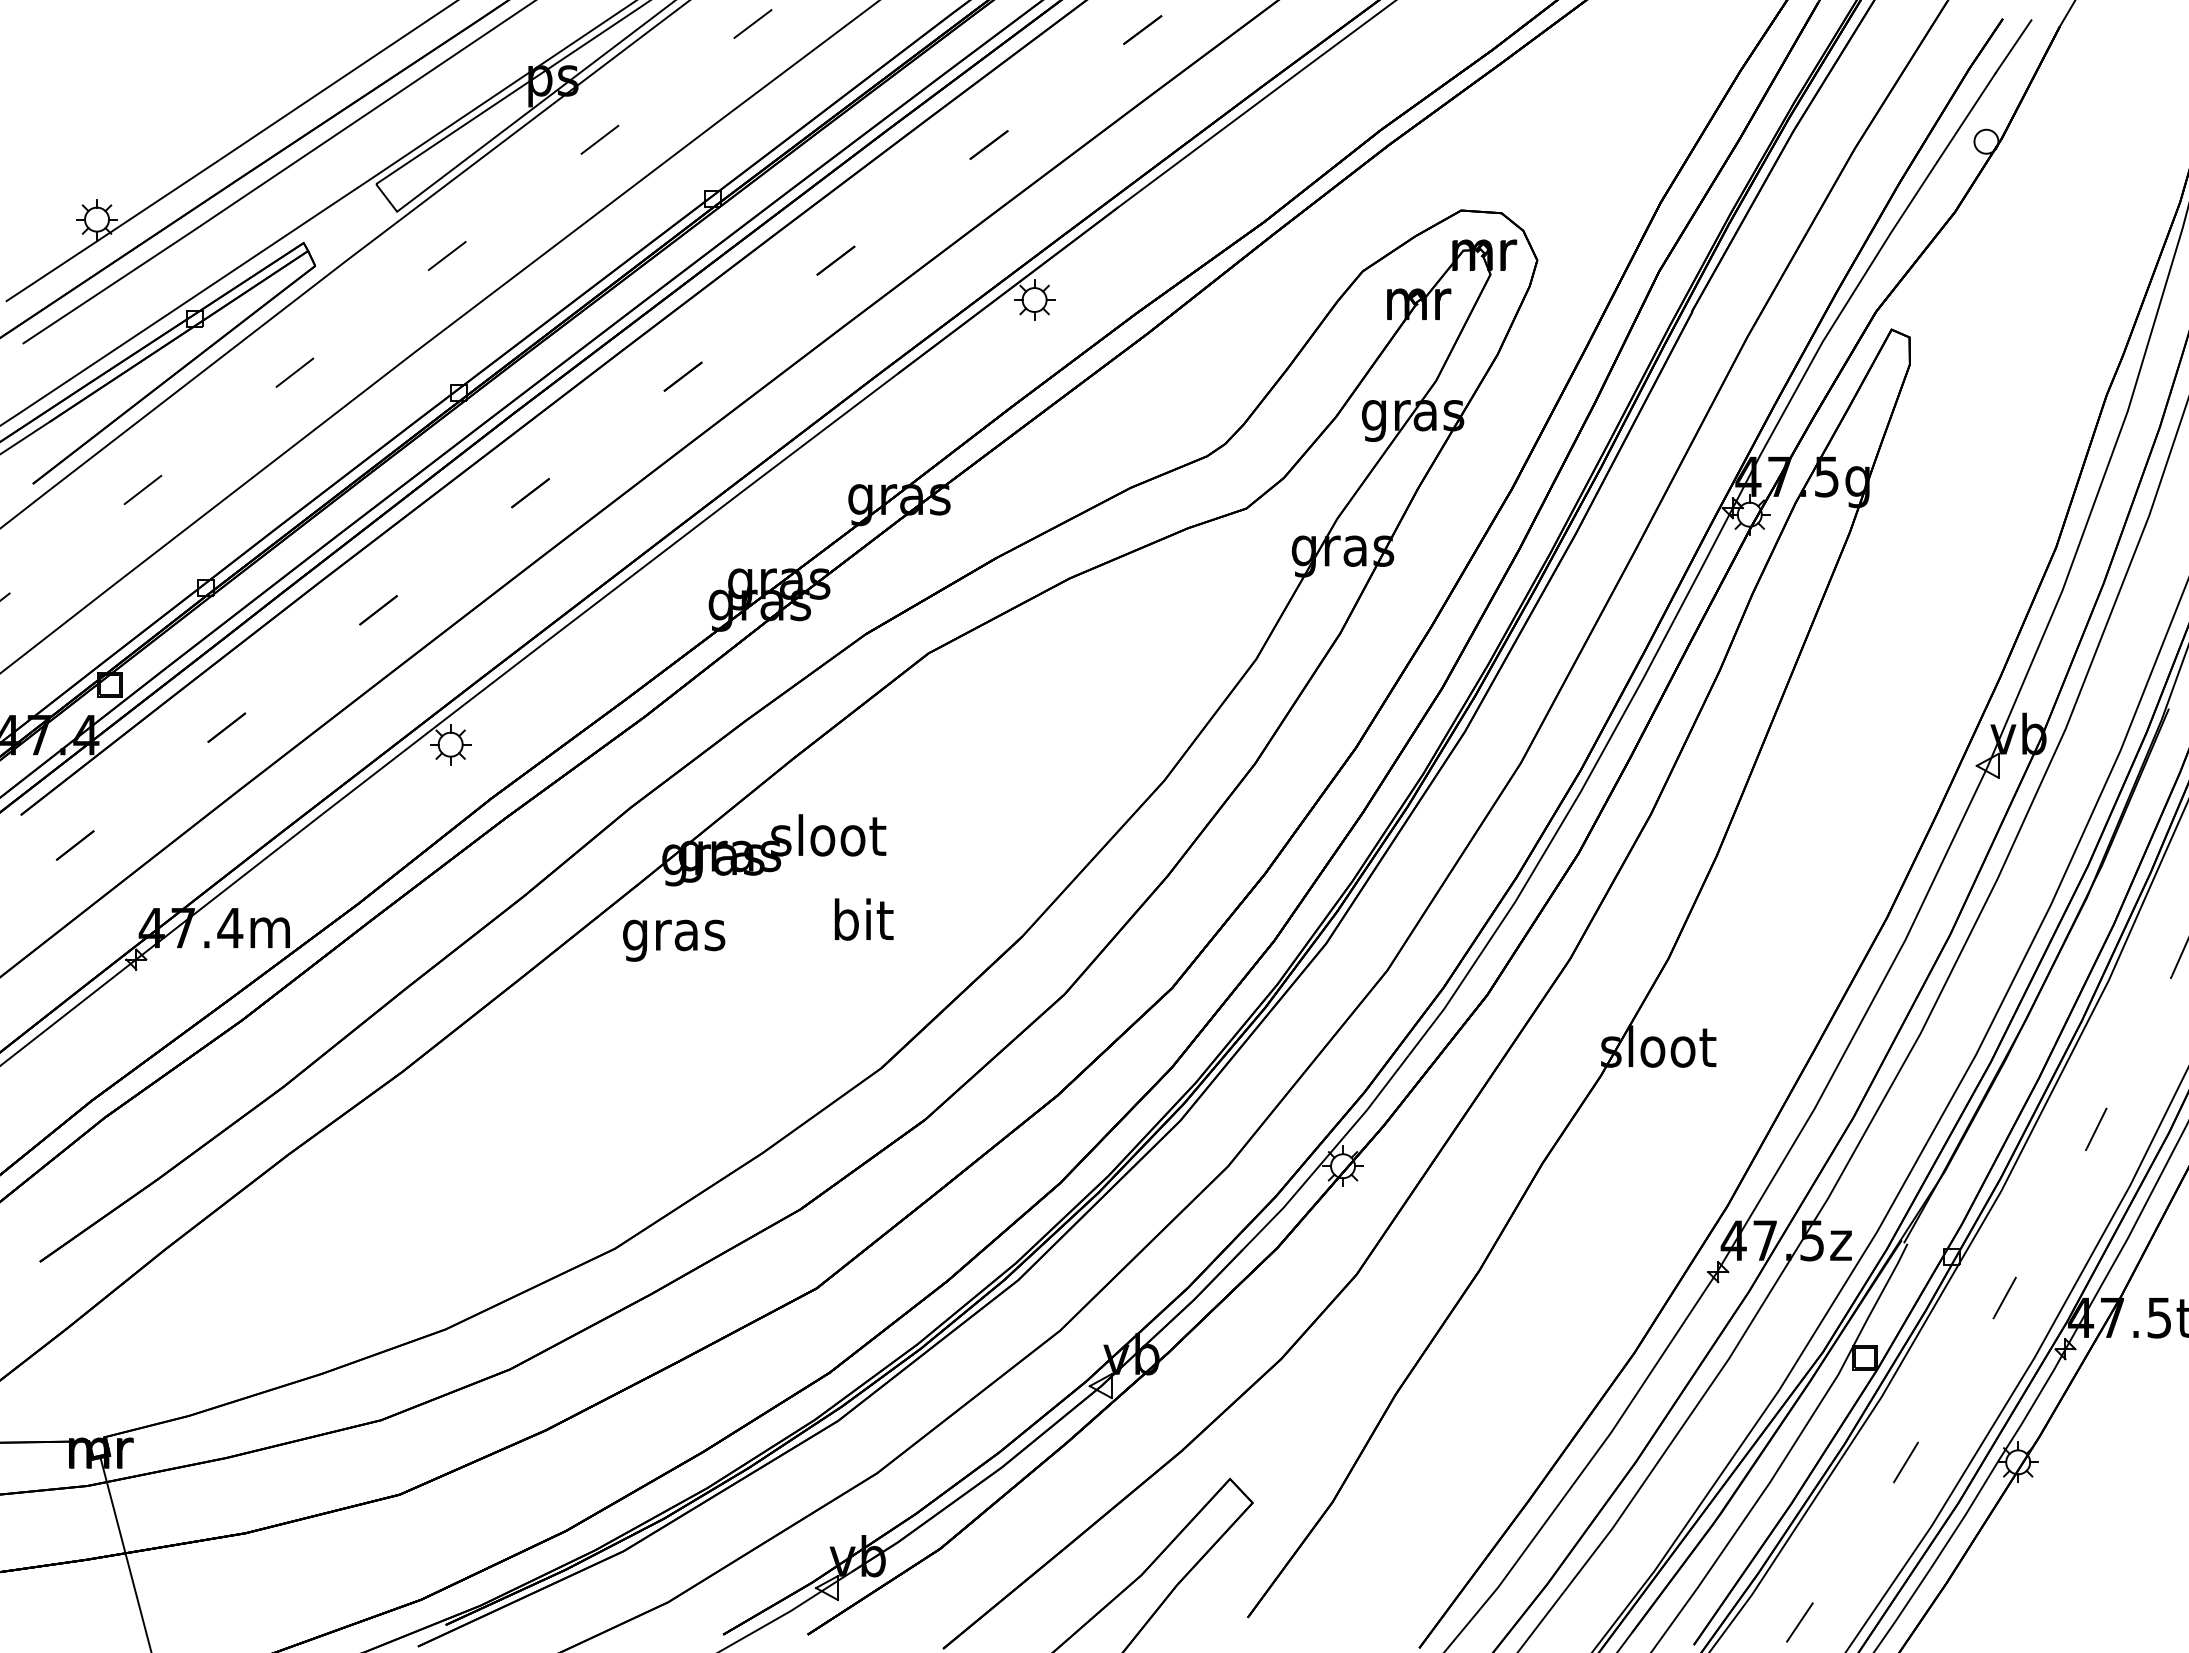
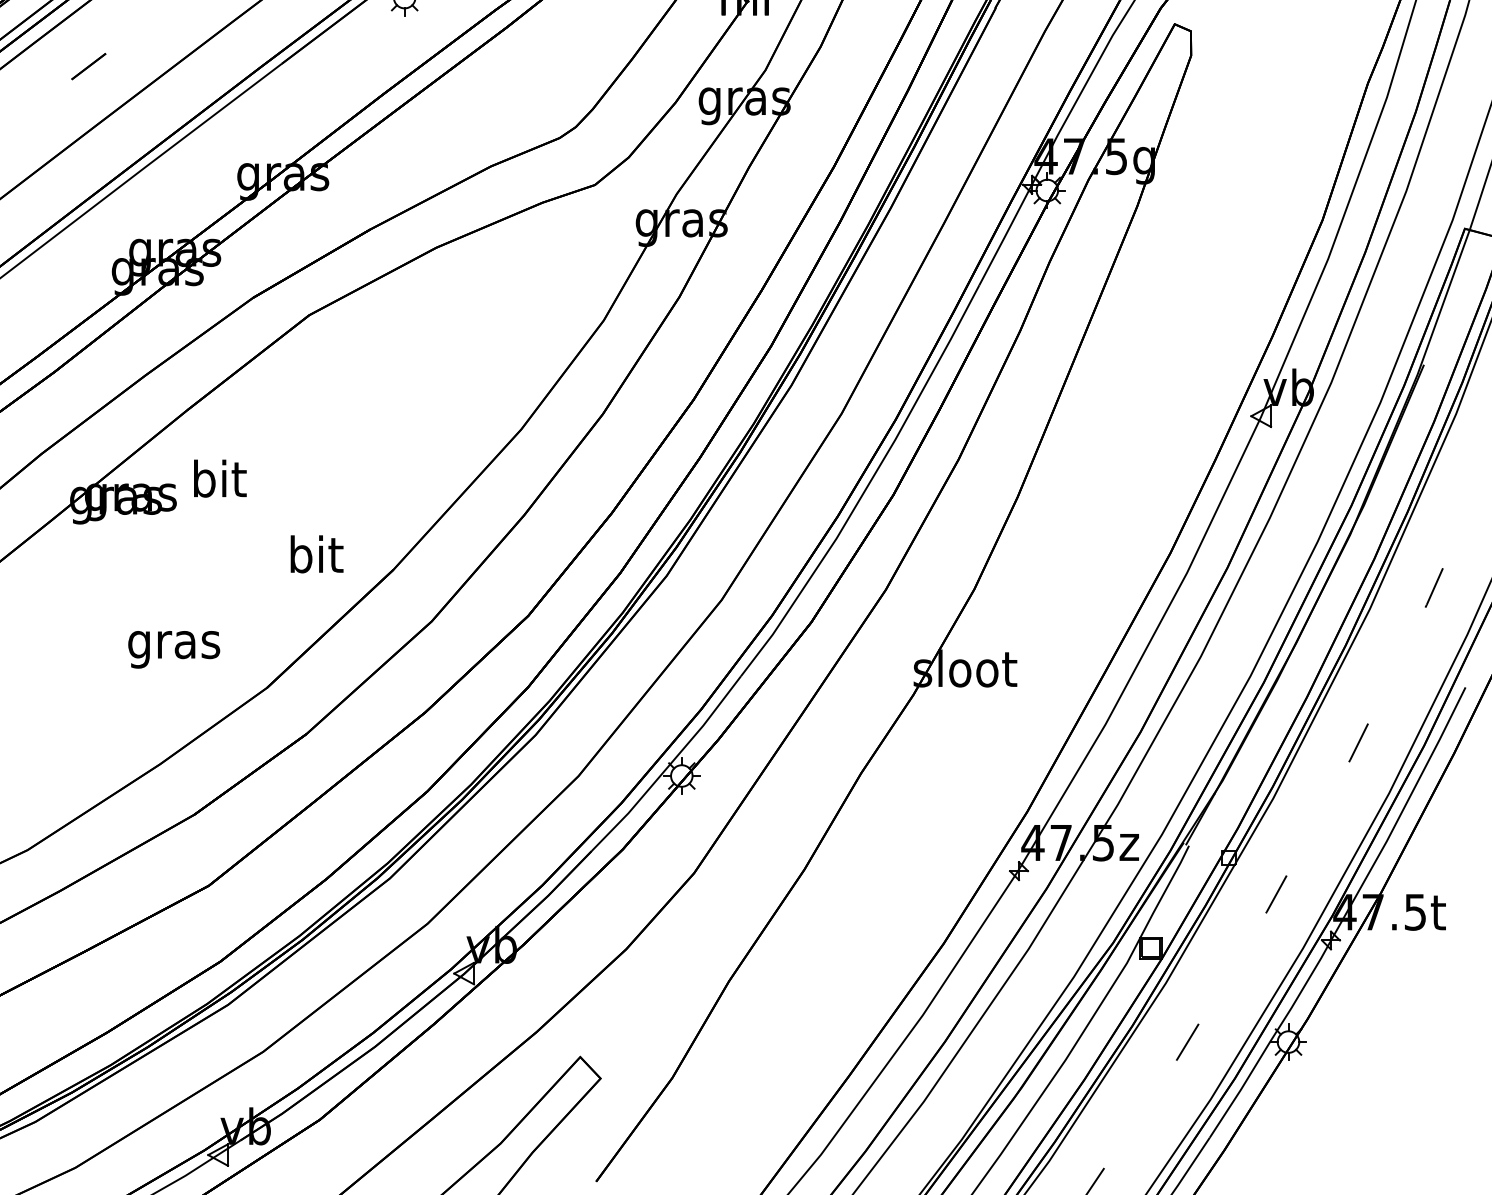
text: (828, 835) -> (219, 478), sloot -> bit
text: (863, 919) -> (316, 554), moved
text: (674, 940) -> (174, 649), moved

